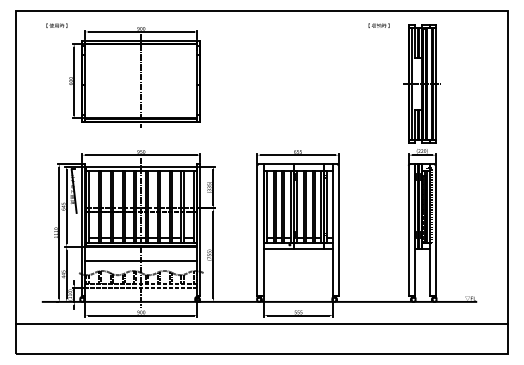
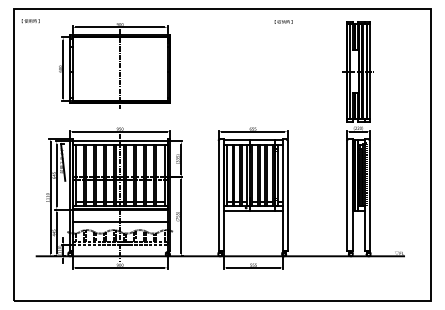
text: (56, 25) -> (30, 20), moved
text: (378, 25) -> (283, 21), moved
line: (261, 324) -> (222, 275), removed

